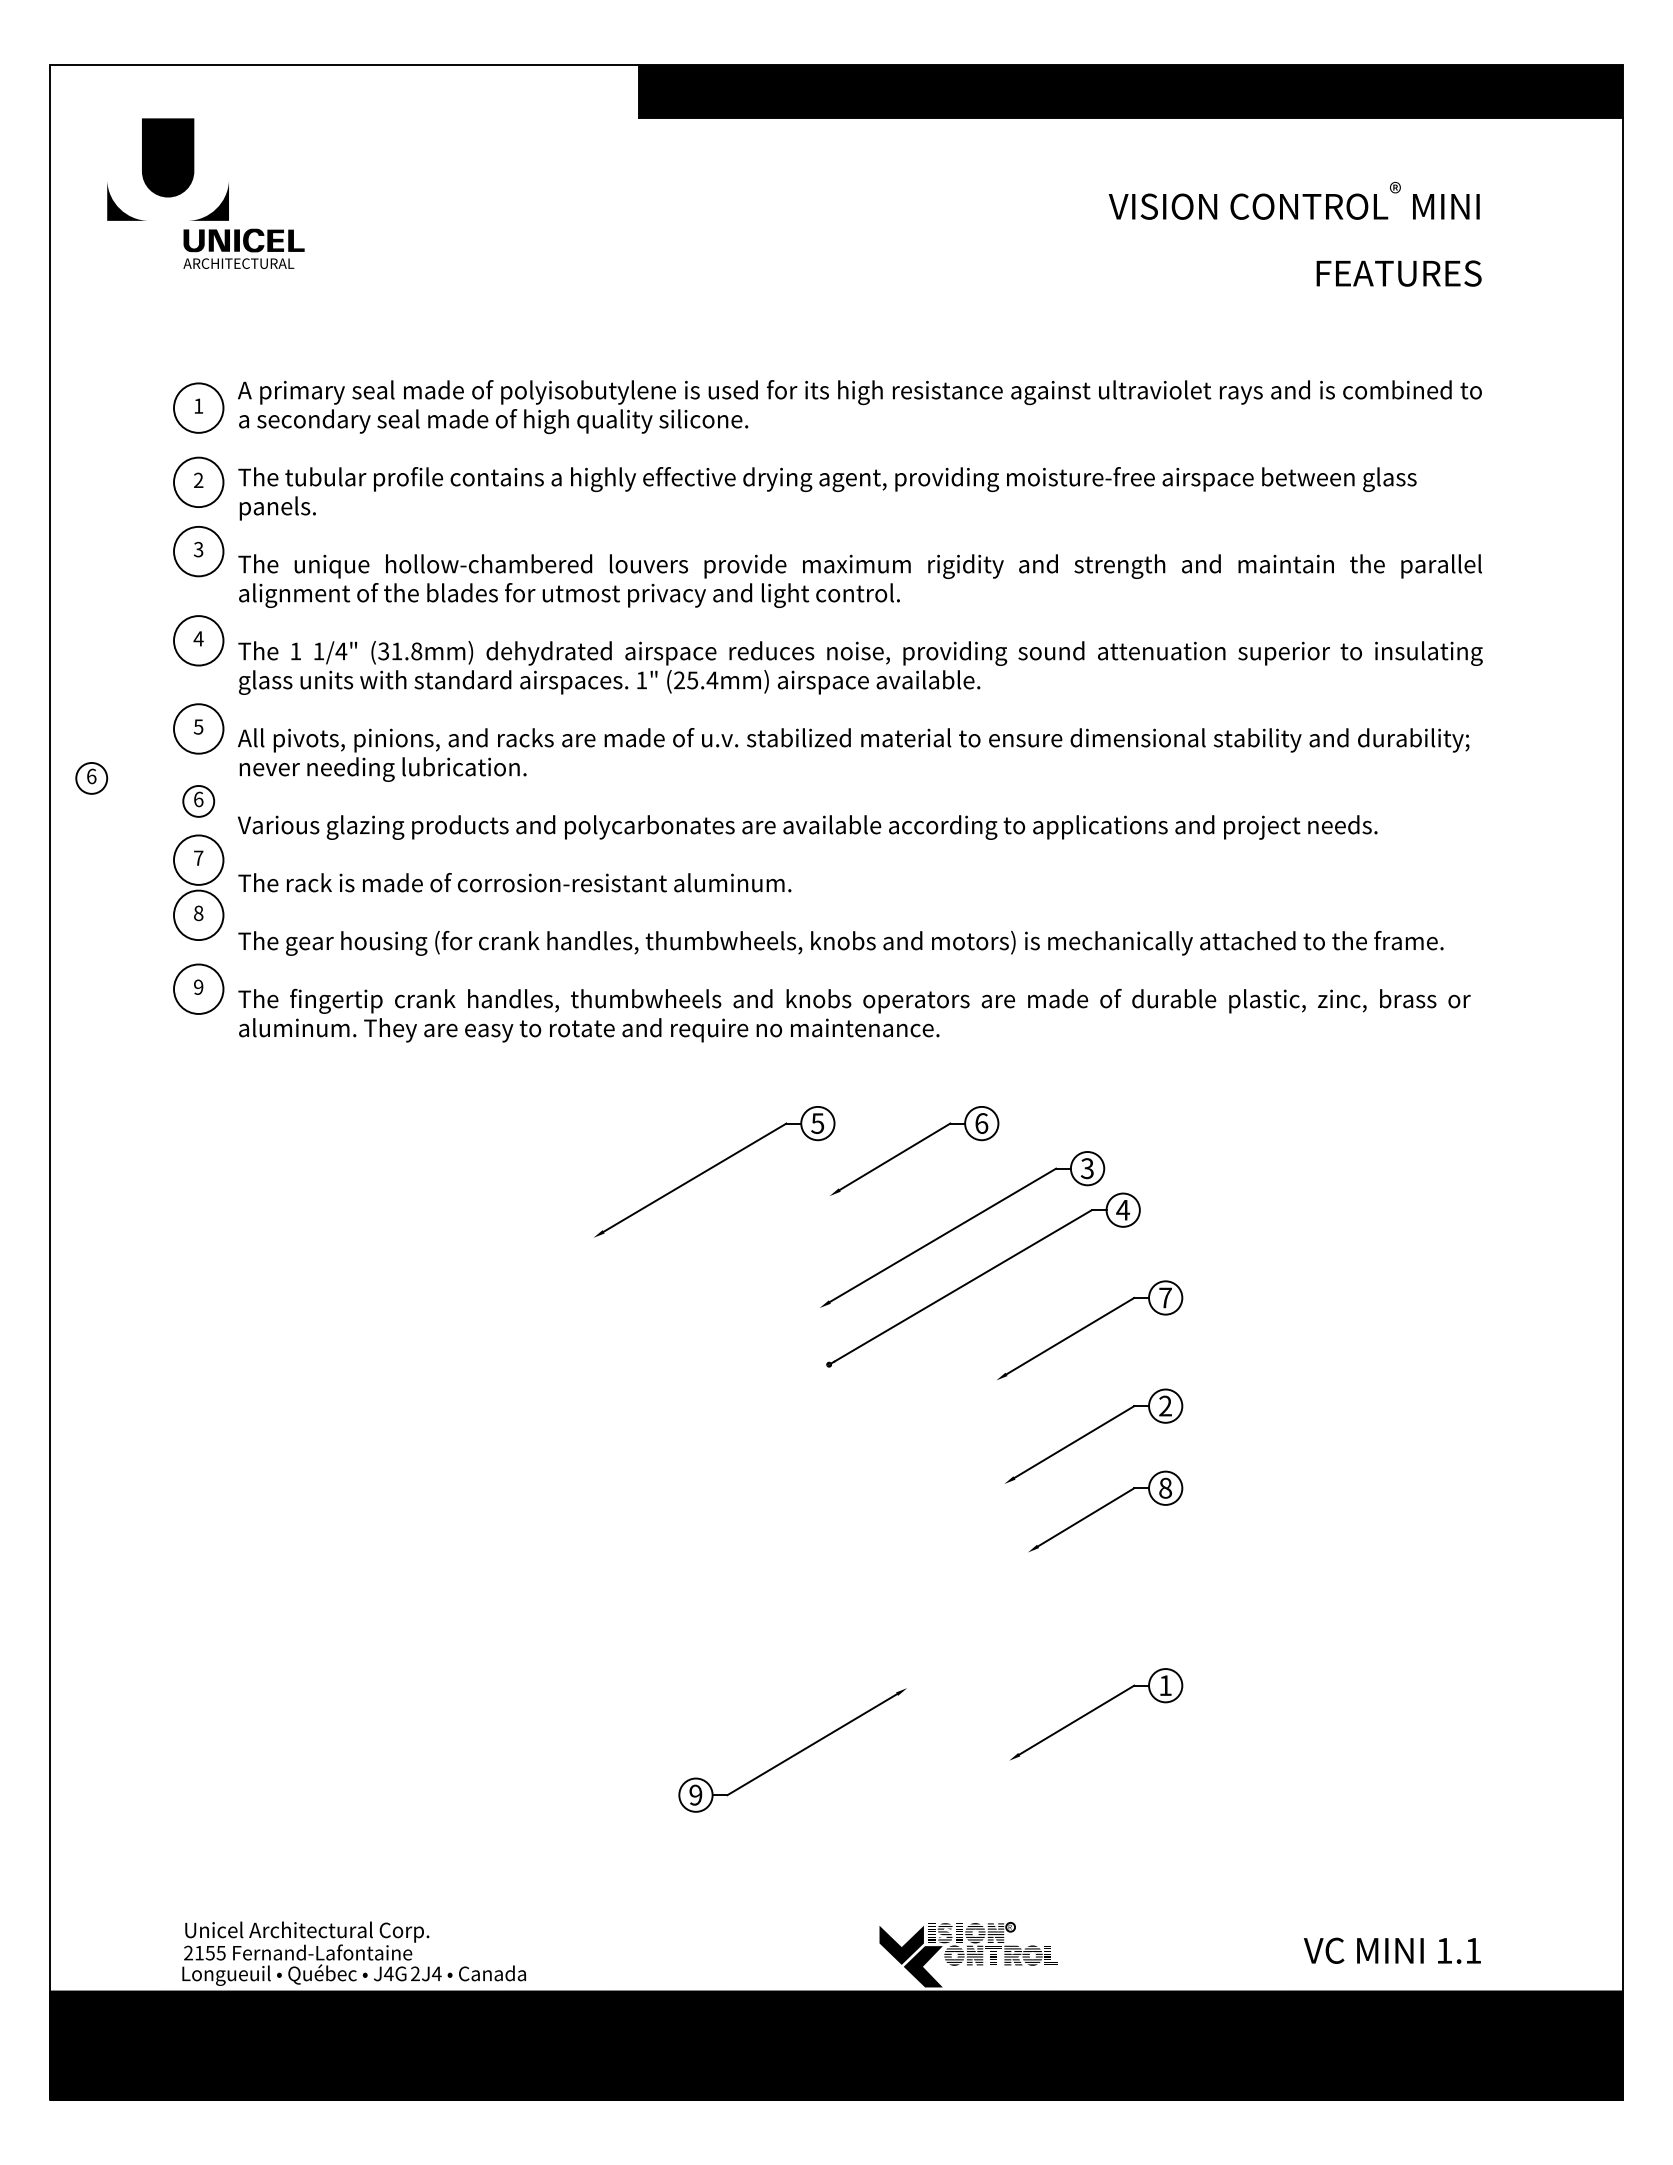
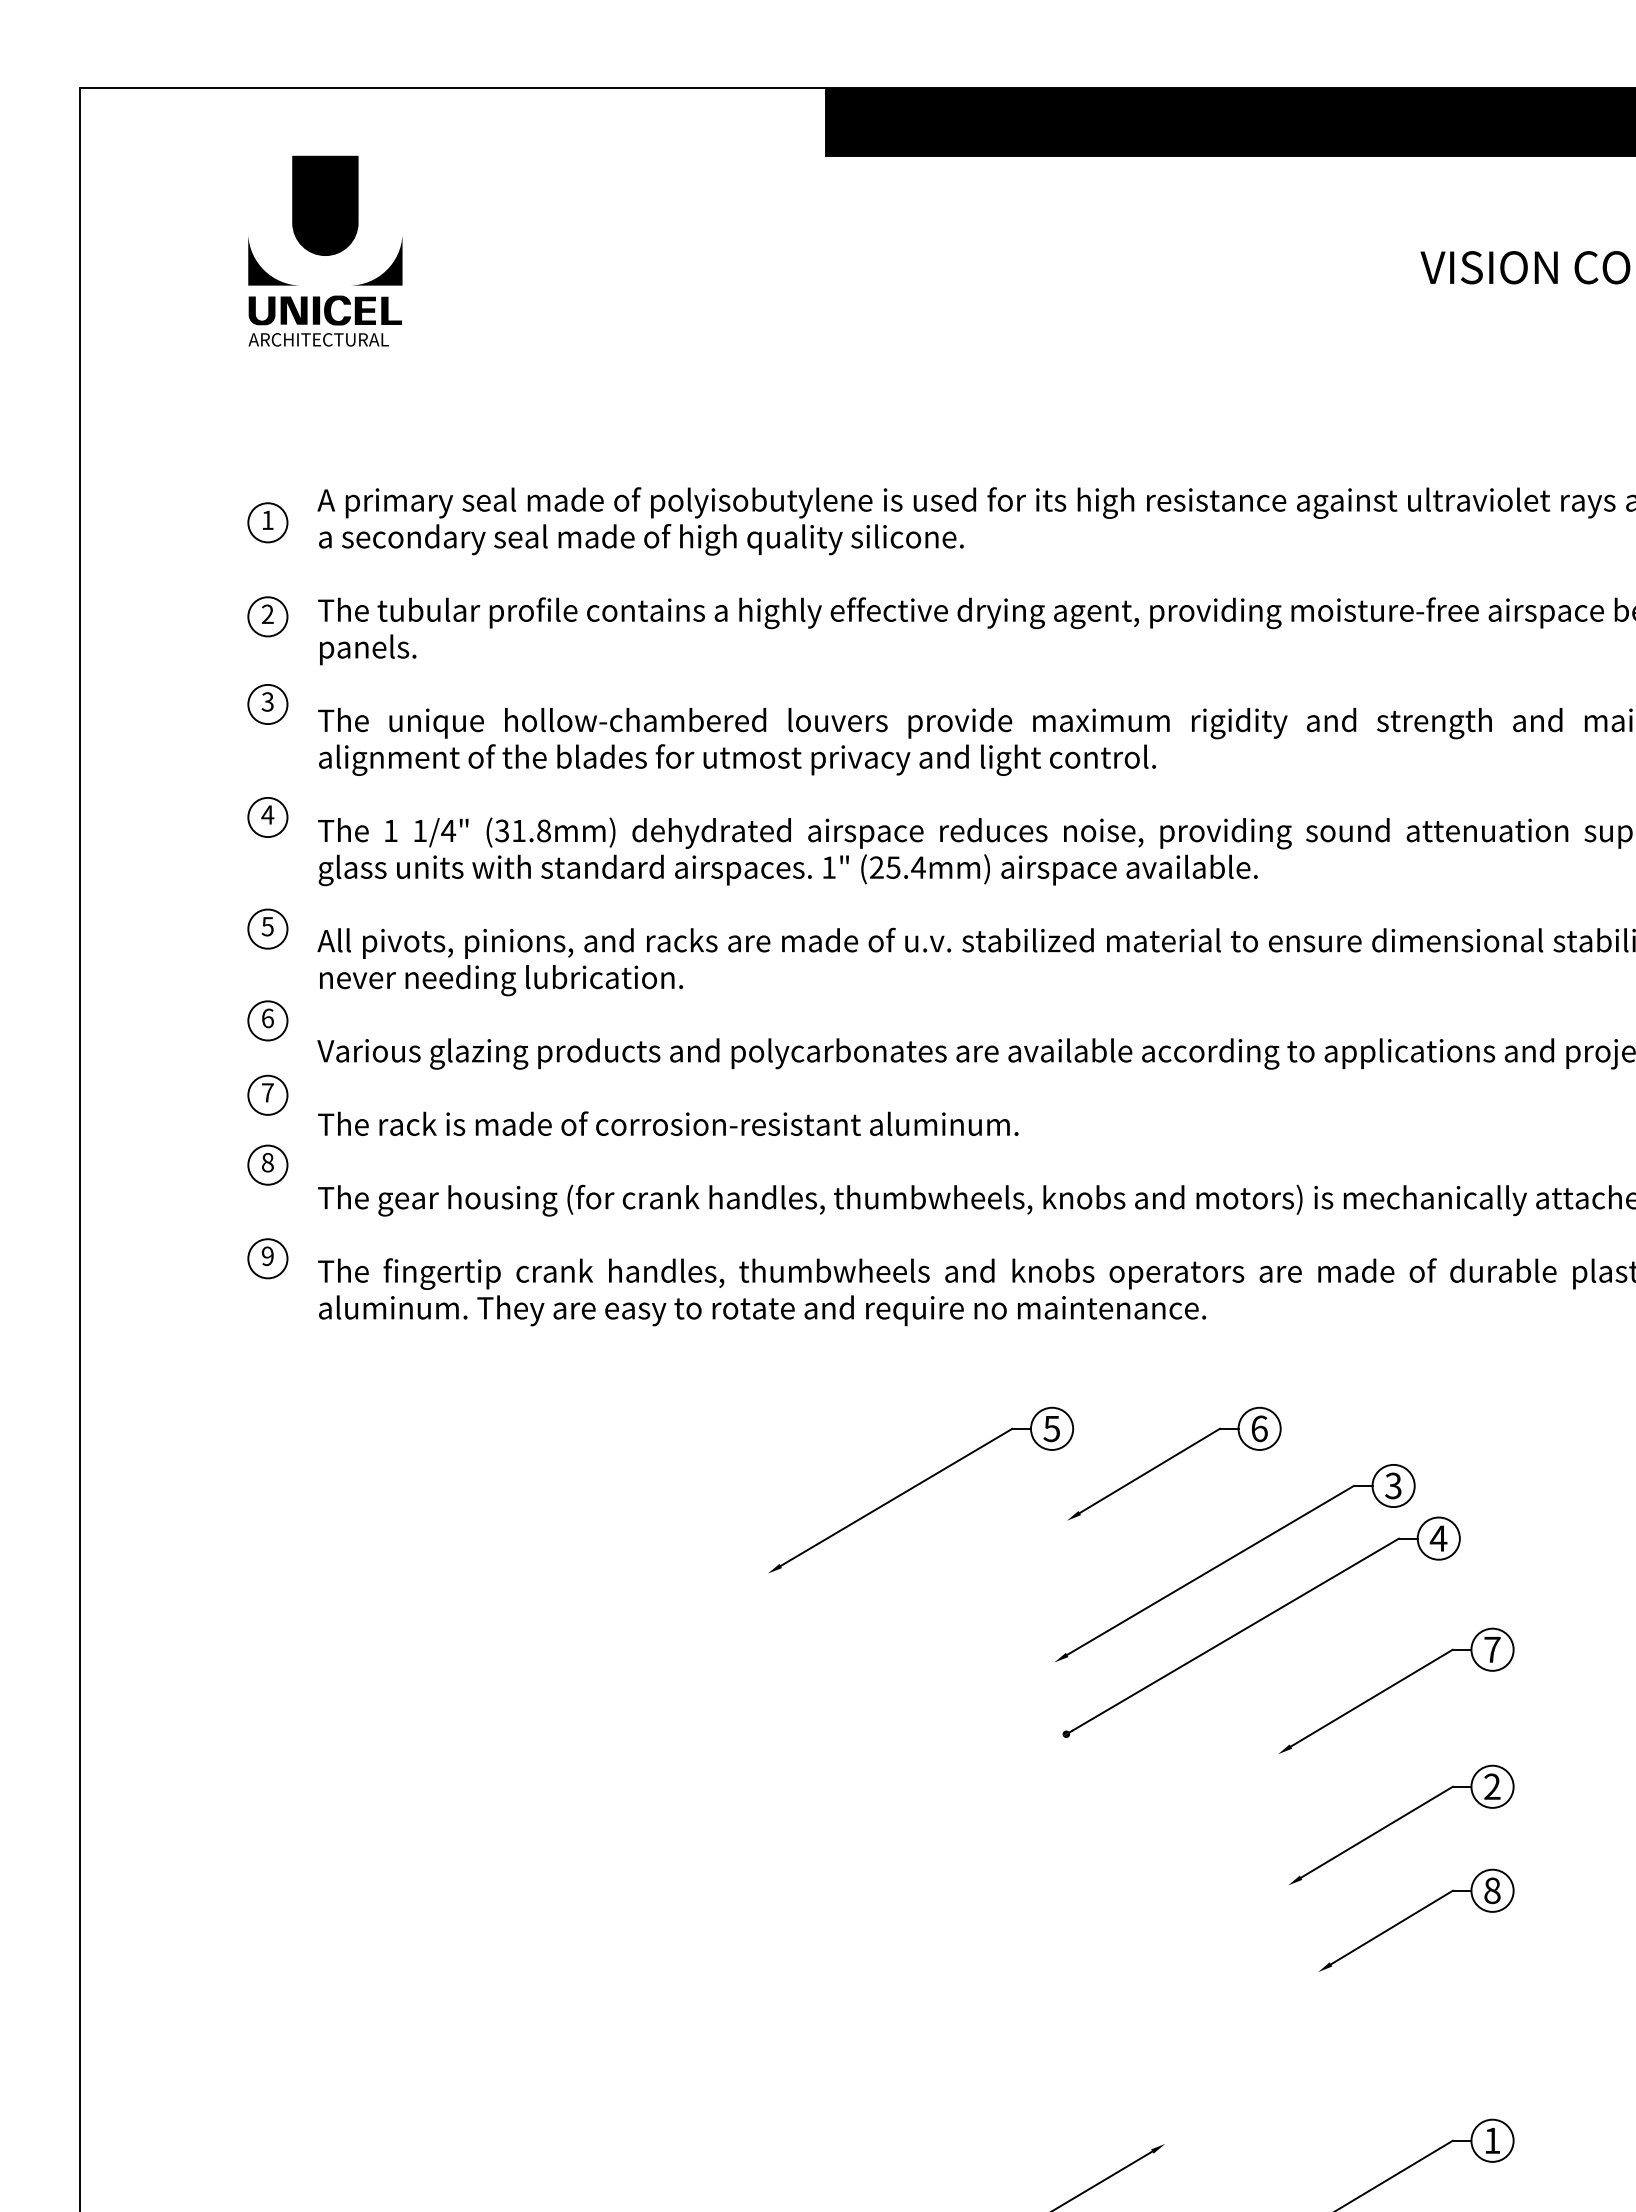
part: (167, 169) -> (324, 220), moved
circle: (198, 407) -> (267, 521), size x0.62
circle: (198, 481) -> (267, 615), size x0.62
circle: (198, 551) -> (267, 704), size x0.62
circle: (198, 640) -> (267, 817), size x0.62
circle: (198, 728) -> (267, 928), size x0.62
part: (91, 778) -> (132, 991), removed
circle: (198, 859) -> (267, 1094), size x0.62
circle: (198, 914) -> (267, 1164), size x0.62
circle: (198, 988) -> (267, 1257), size x0.62

